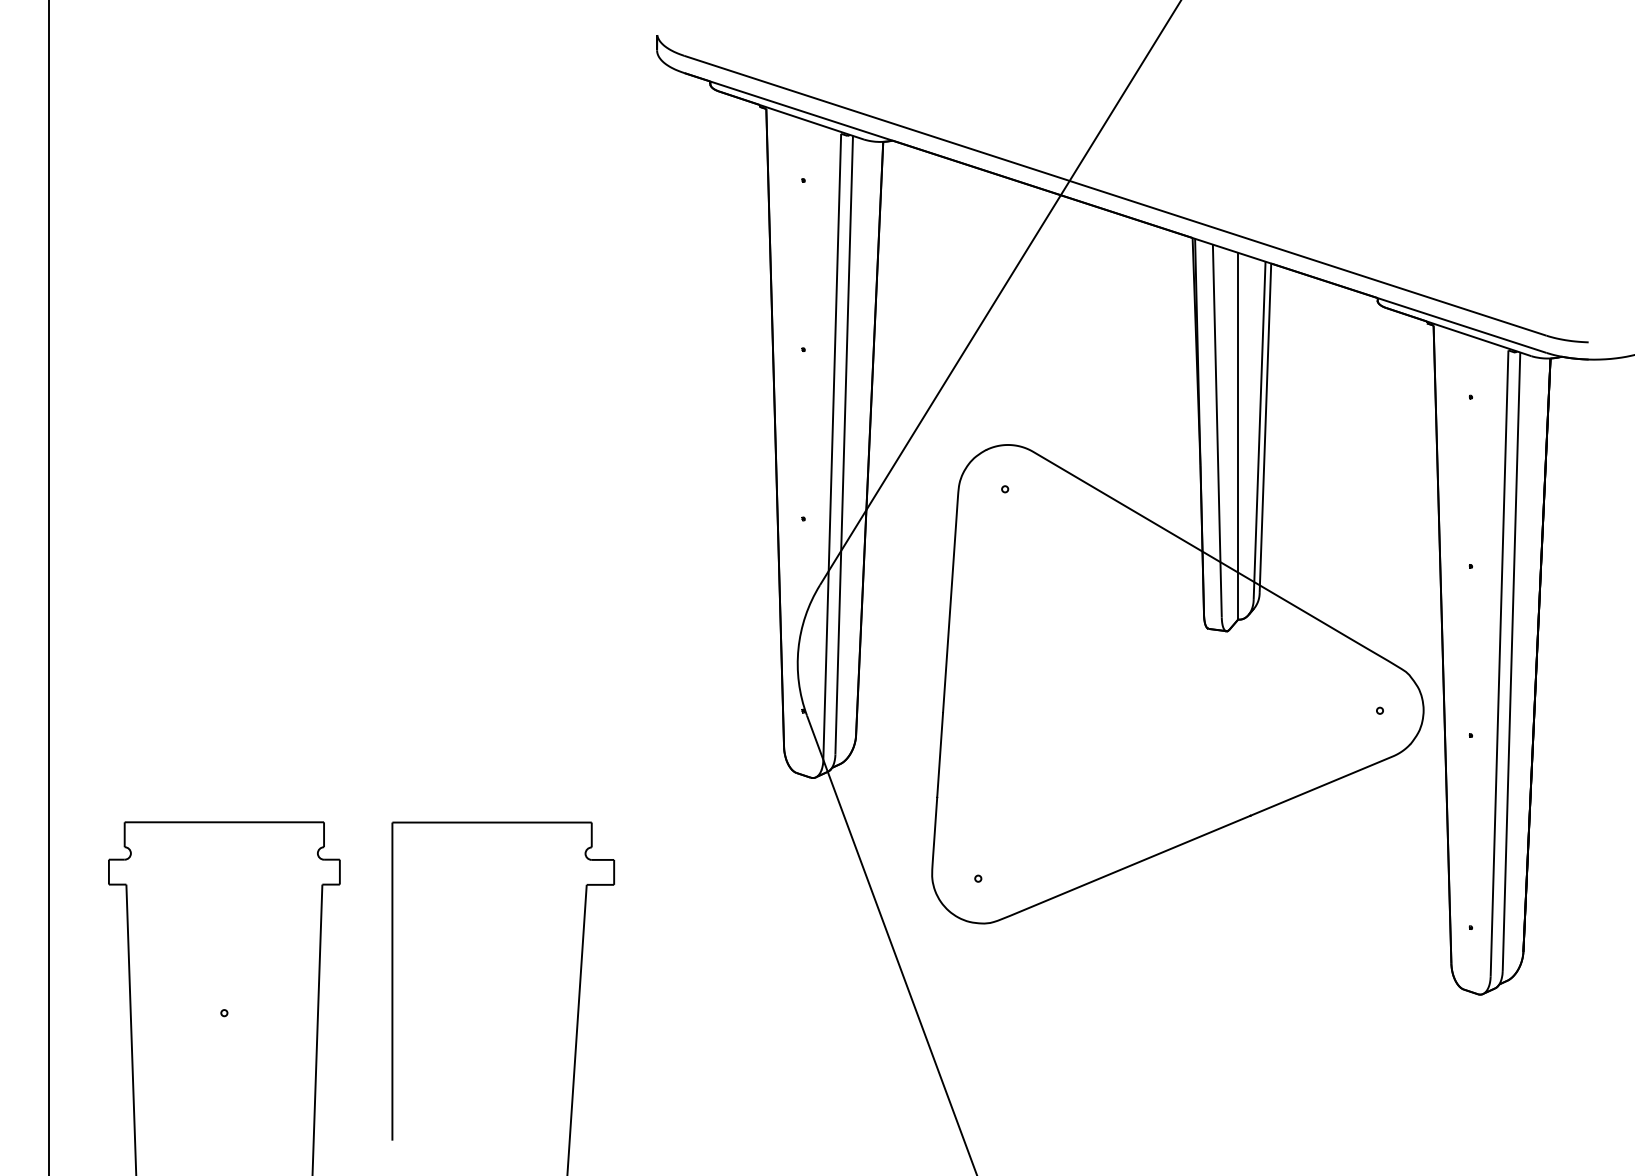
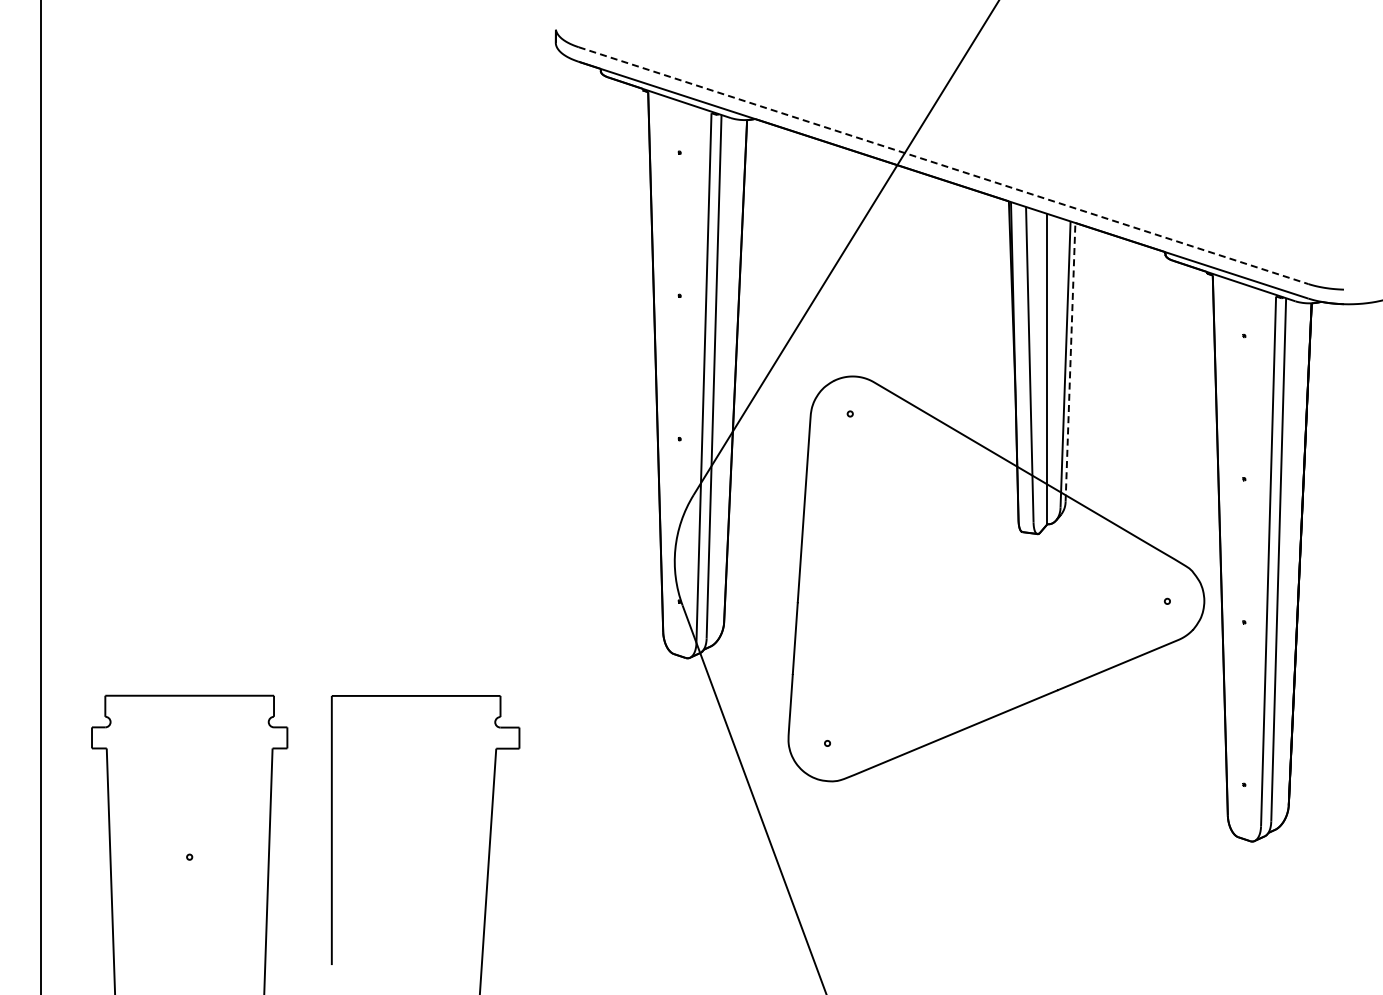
line: (1115, 195) -> (943, 165), solid -> dashed
line: (1265, 427) -> (1070, 361), solid -> dashed

